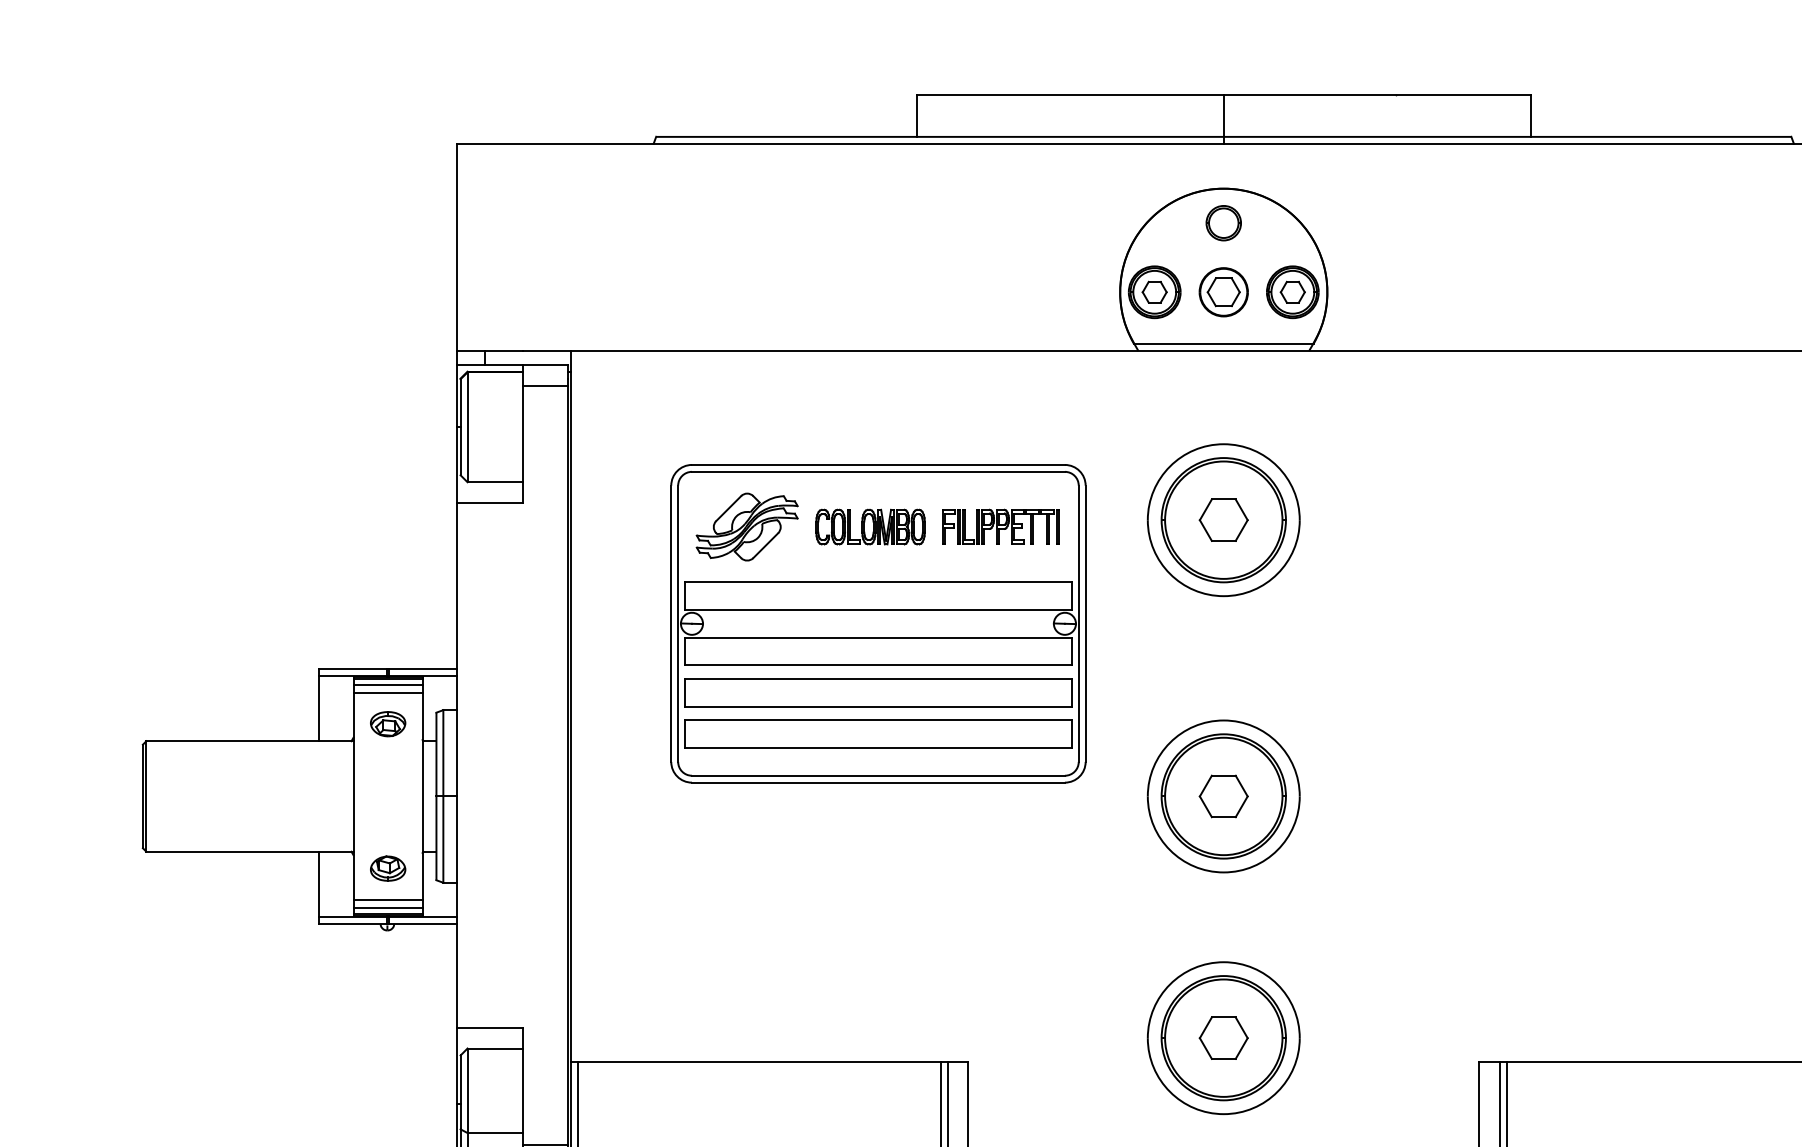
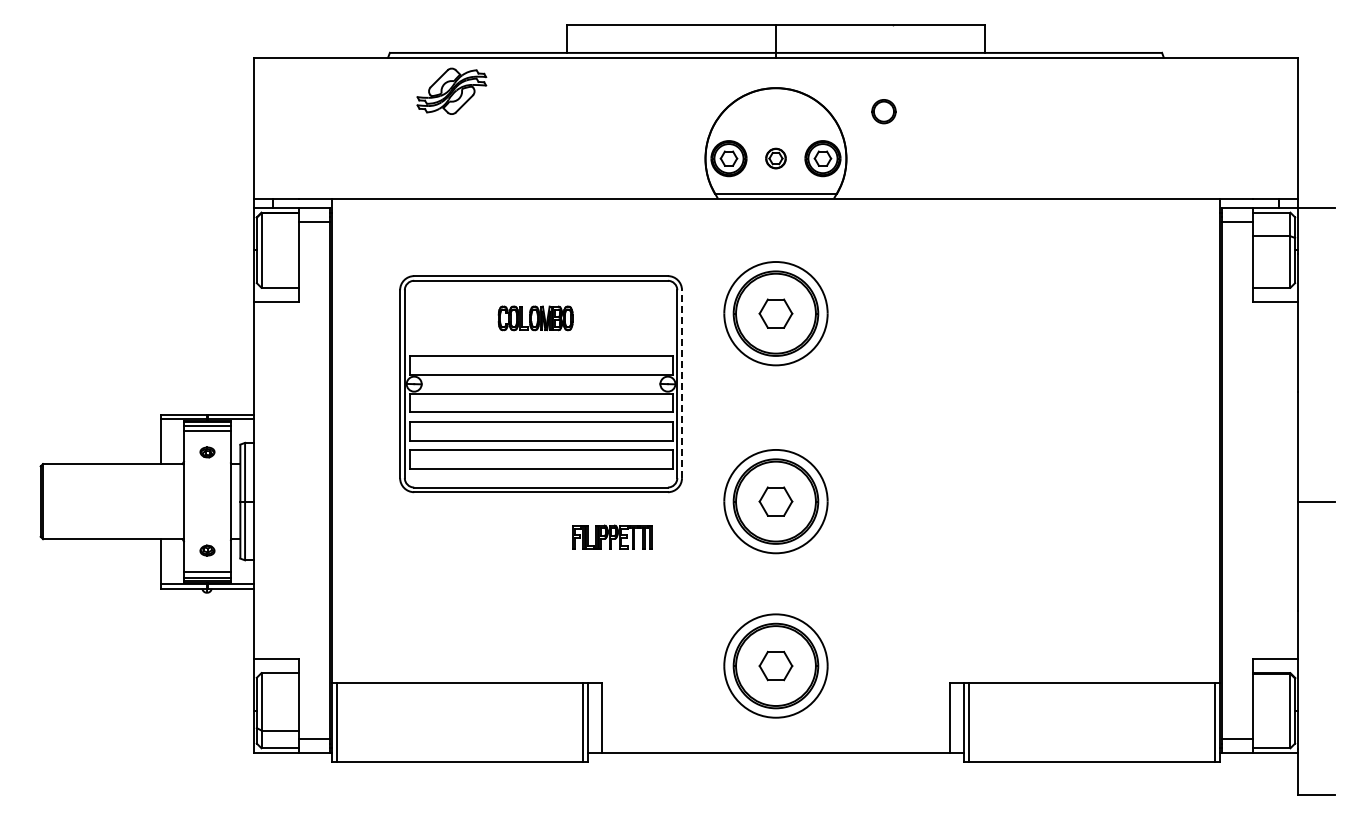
part: (1223, 222) -> (883, 111), moved
part: (1223, 292) -> (775, 158), size x0.6
part: (746, 525) -> (451, 90), moved
part: (1001, 525) -> (612, 536), moved
line: (1086, 624) -> (682, 384), solid -> dashed
part: (388, 724) -> (207, 452), size x0.6
part: (388, 868) -> (207, 550), size x0.6

